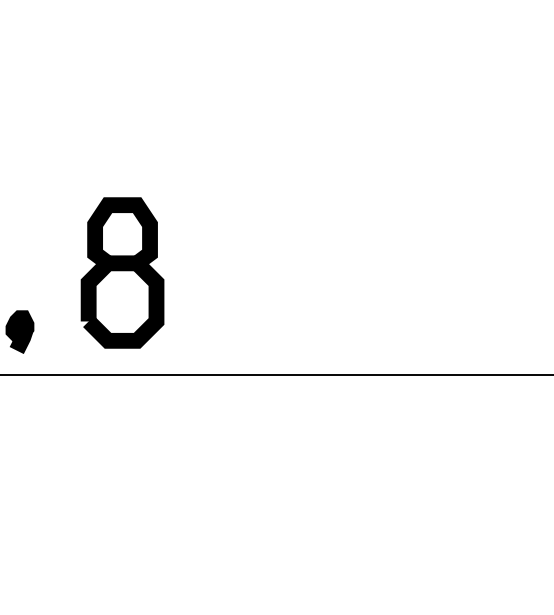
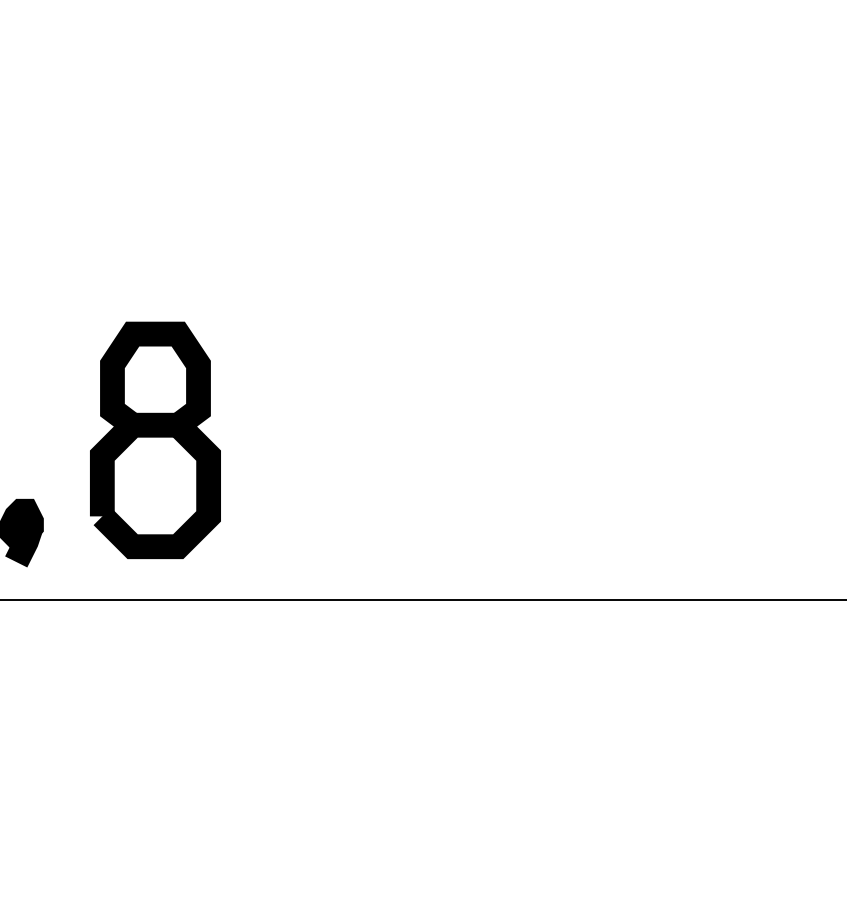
part: (122, 272) -> (155, 439), moved

